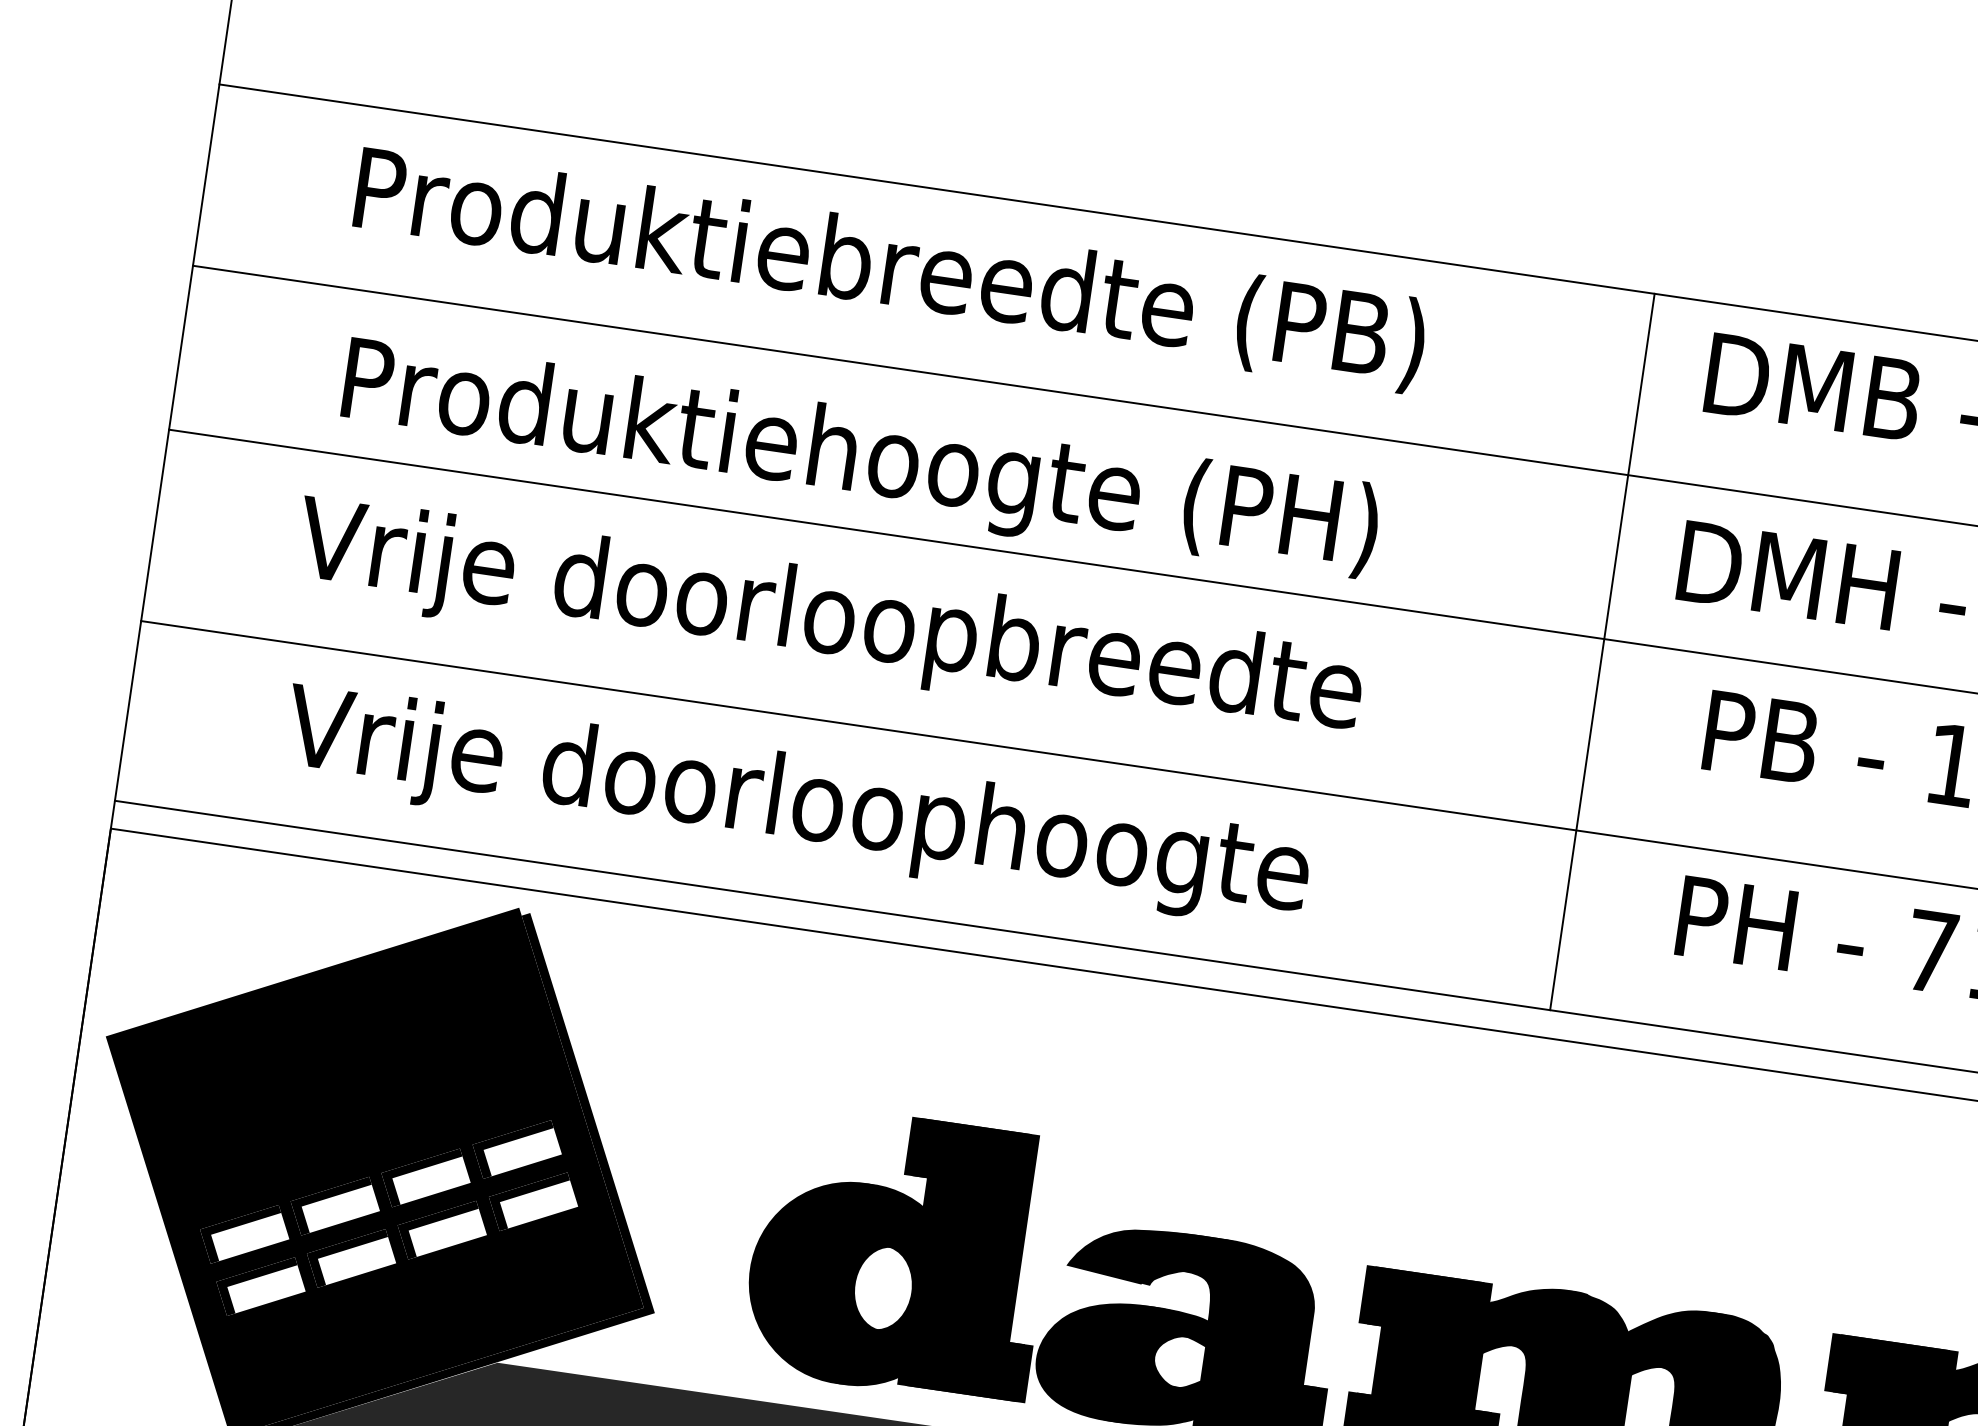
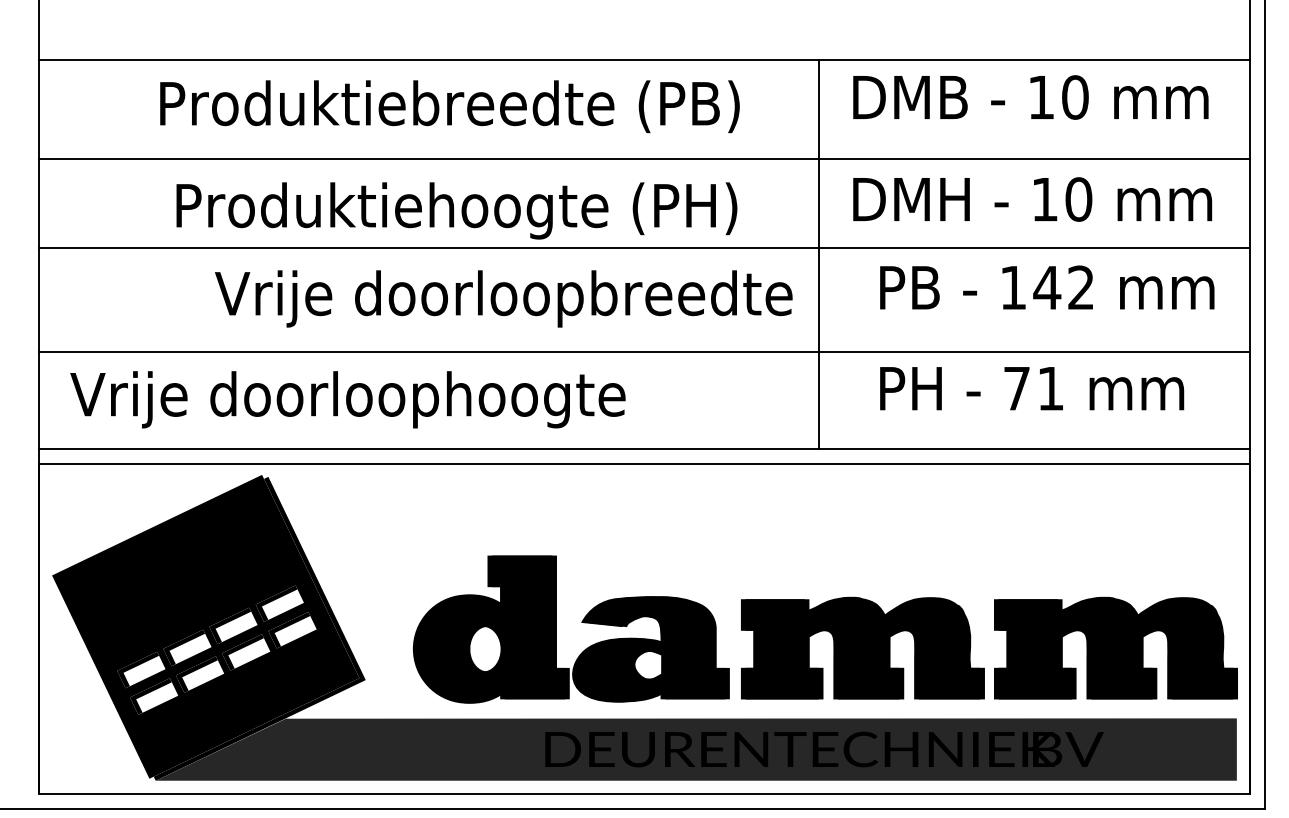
text: (889, 269) -> (449, 106), moved
text: (859, 460) -> (456, 210), moved
text: (828, 621) -> (503, 298), moved
text: (795, 806) -> (347, 399), moved

